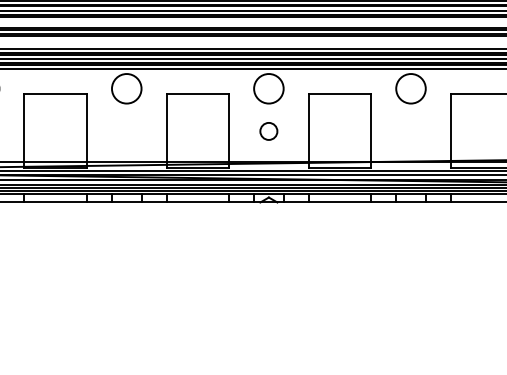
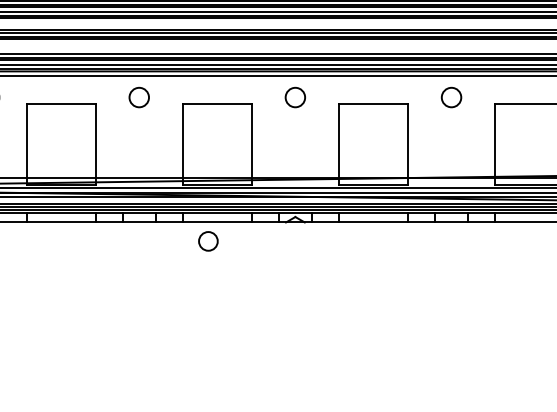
circle: (126, 88) -> (139, 97), size x0.6
circle: (268, 88) -> (295, 97), size x0.6
circle: (410, 88) -> (451, 97), size x0.6
circle: (268, 131) -> (208, 241), moved

